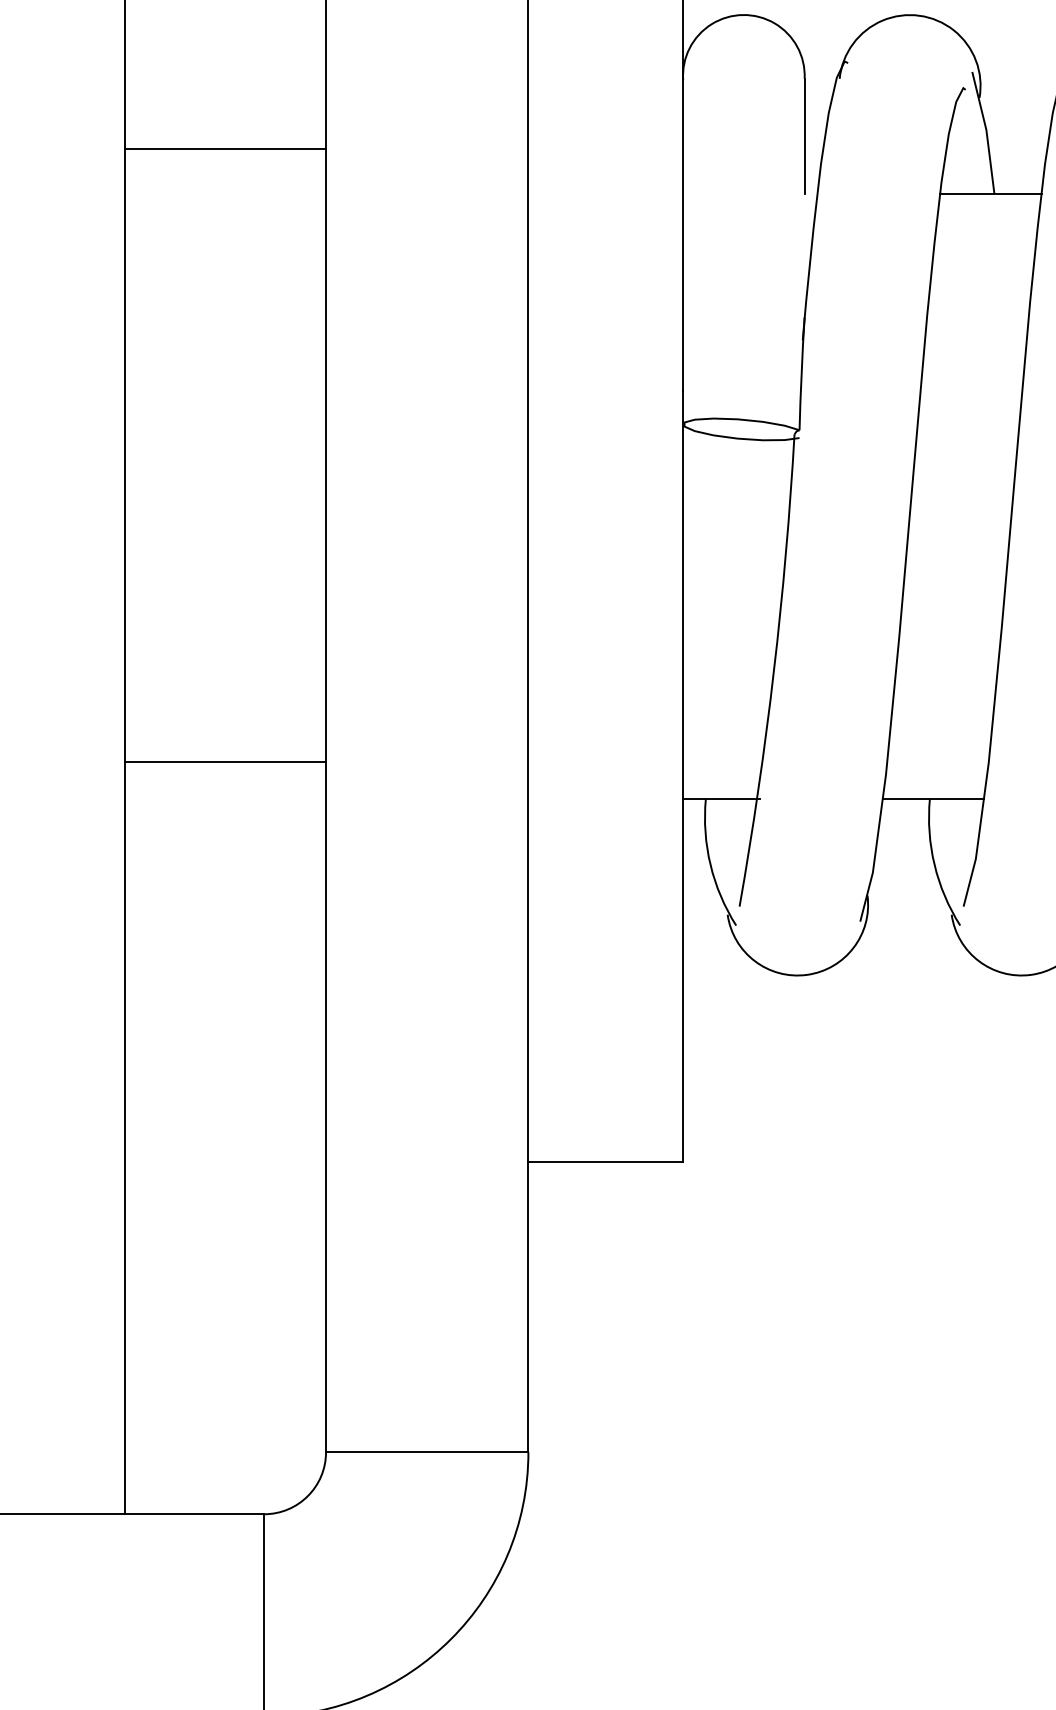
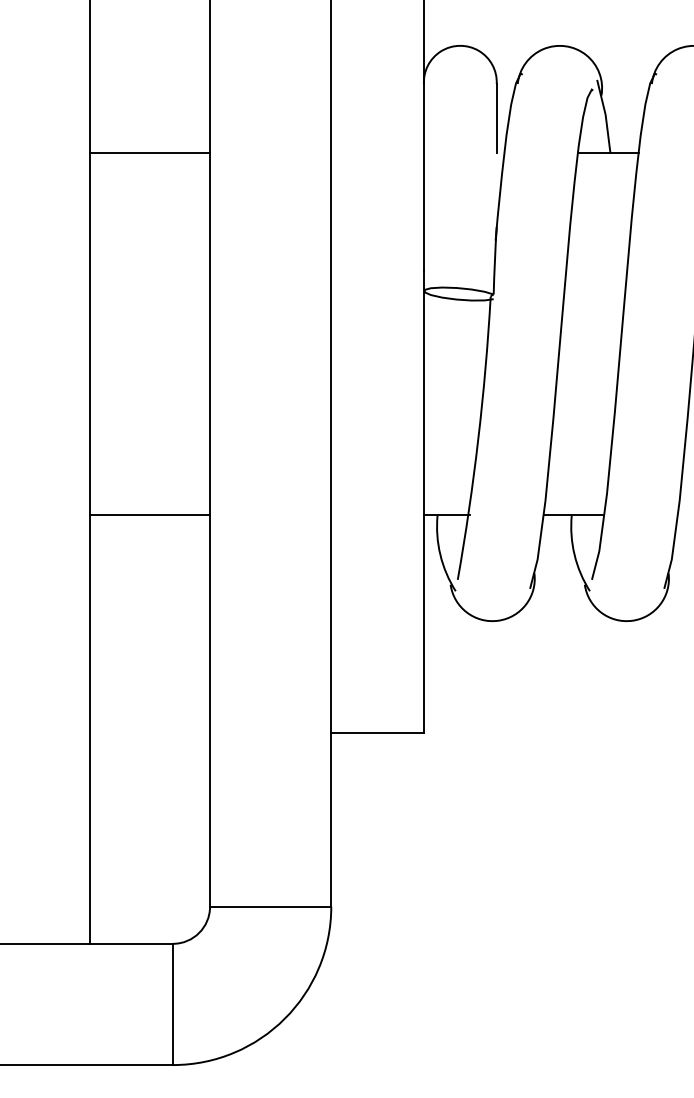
line: (224, 149) -> (149, 153), moved
line: (224, 762) -> (149, 515), moved

